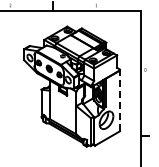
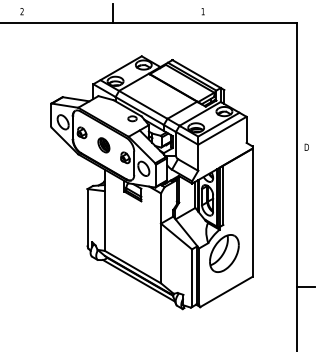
line: (119, 100) -> (251, 211), dashed -> solid

